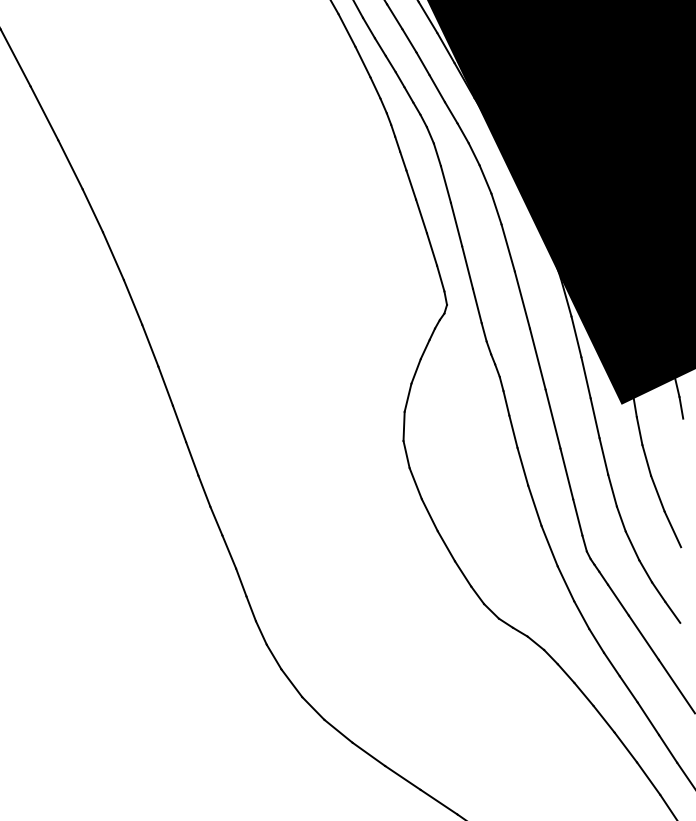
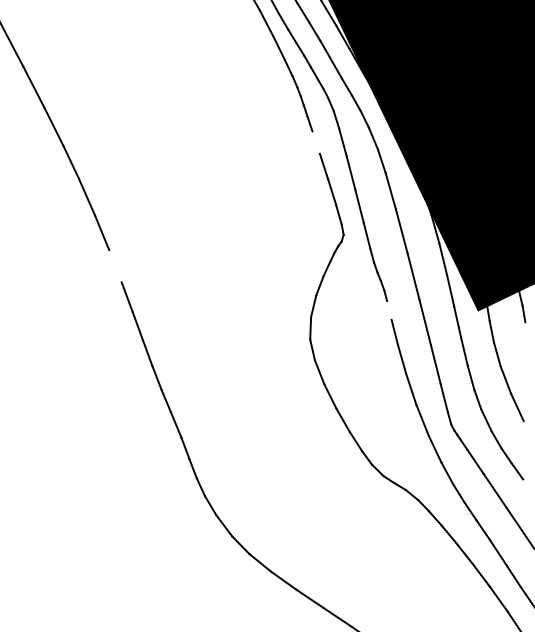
line: (411, 184) -> (316, 142), removed
line: (150, 345) -> (115, 265), removed
line: (506, 403) -> (389, 310), removed

